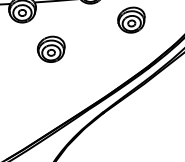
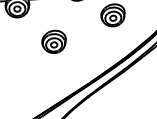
part: (51, 48) -> (54, 41), moved

